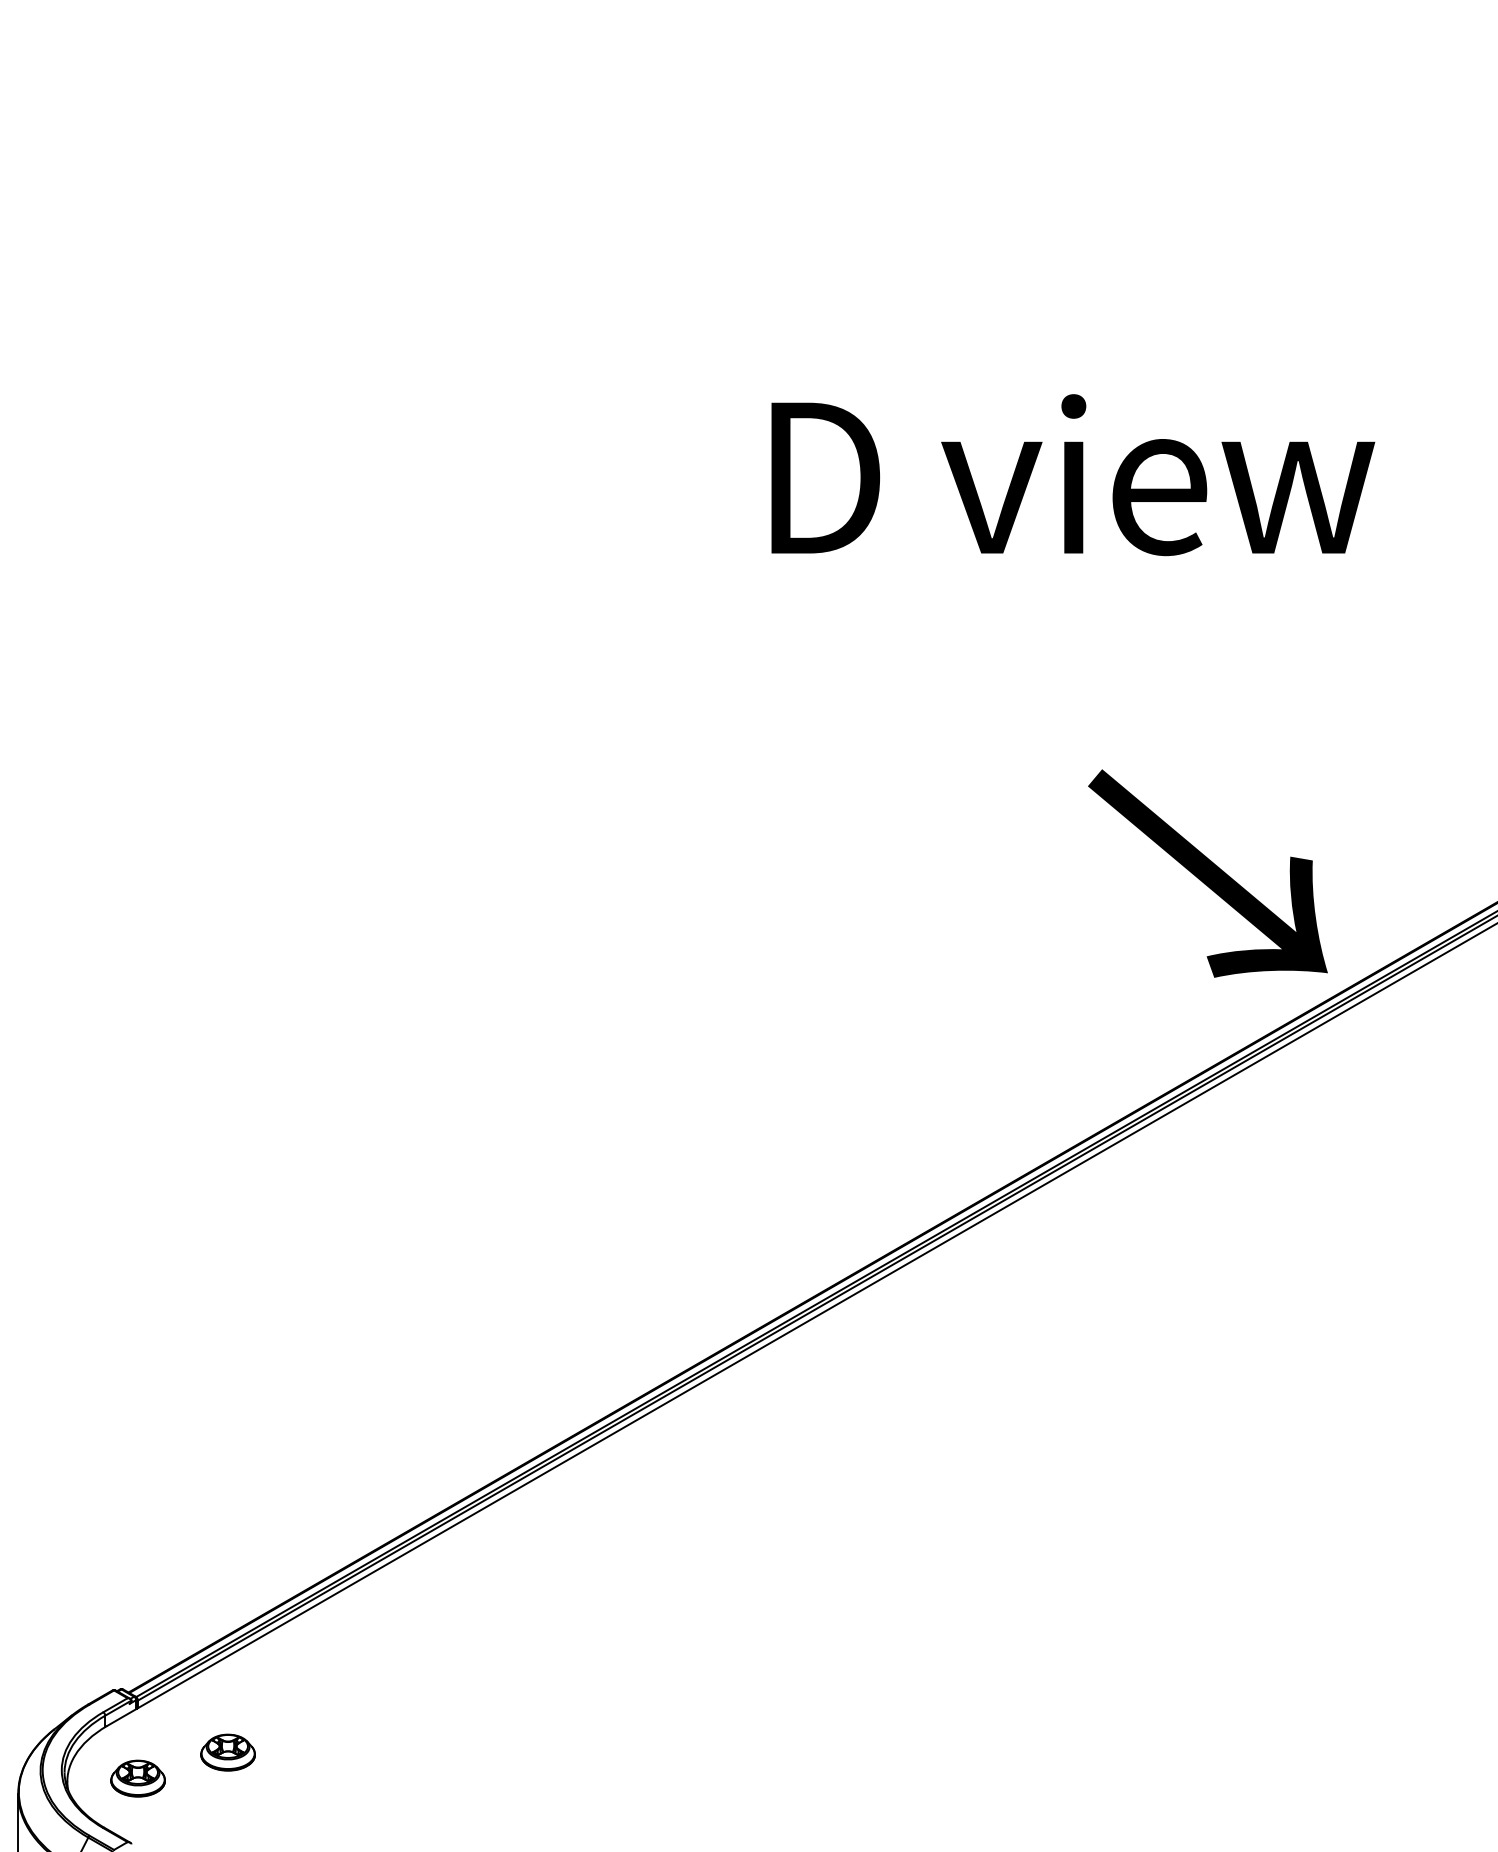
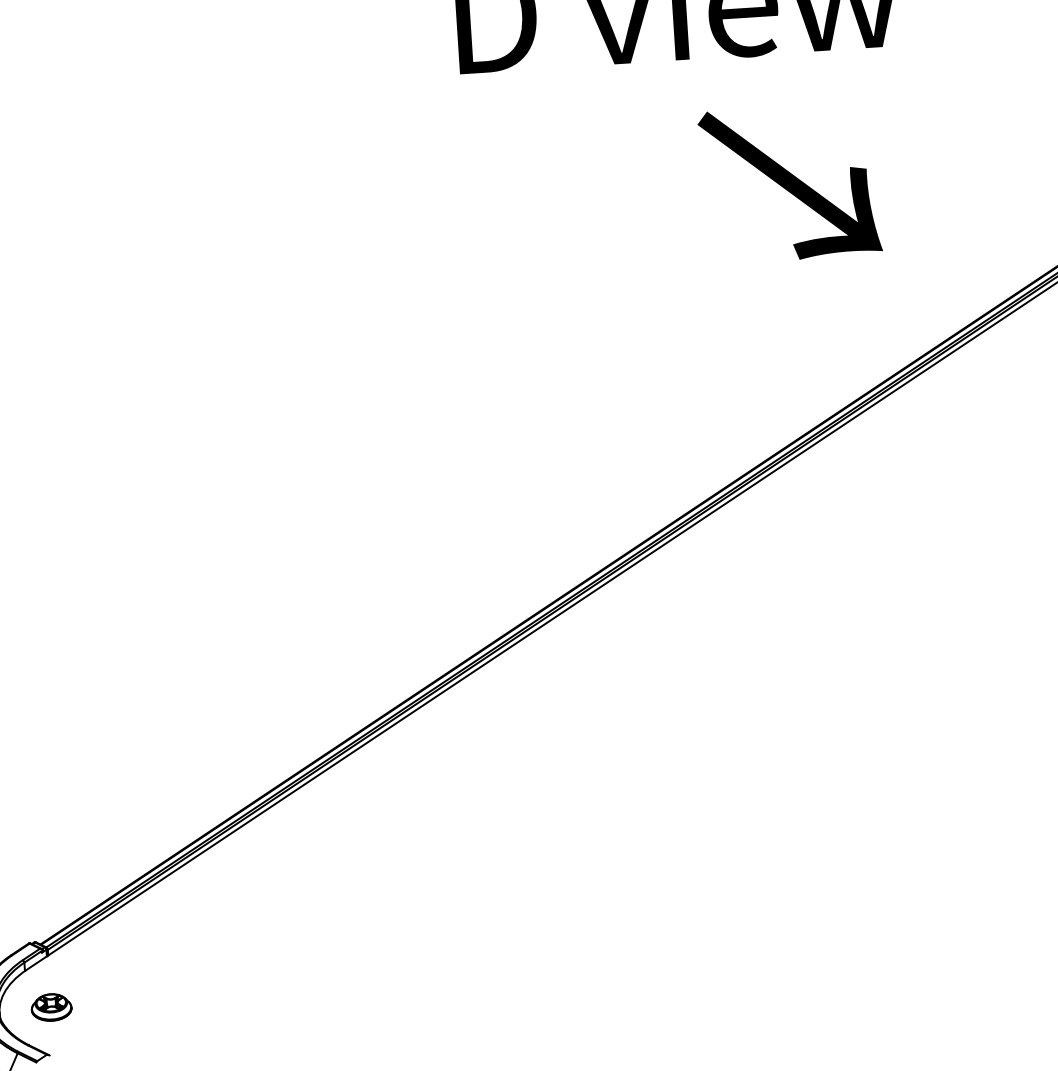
text: (1207, 873) -> (789, 183), moved
part: (227, 1752) -> (116, 983), removed

